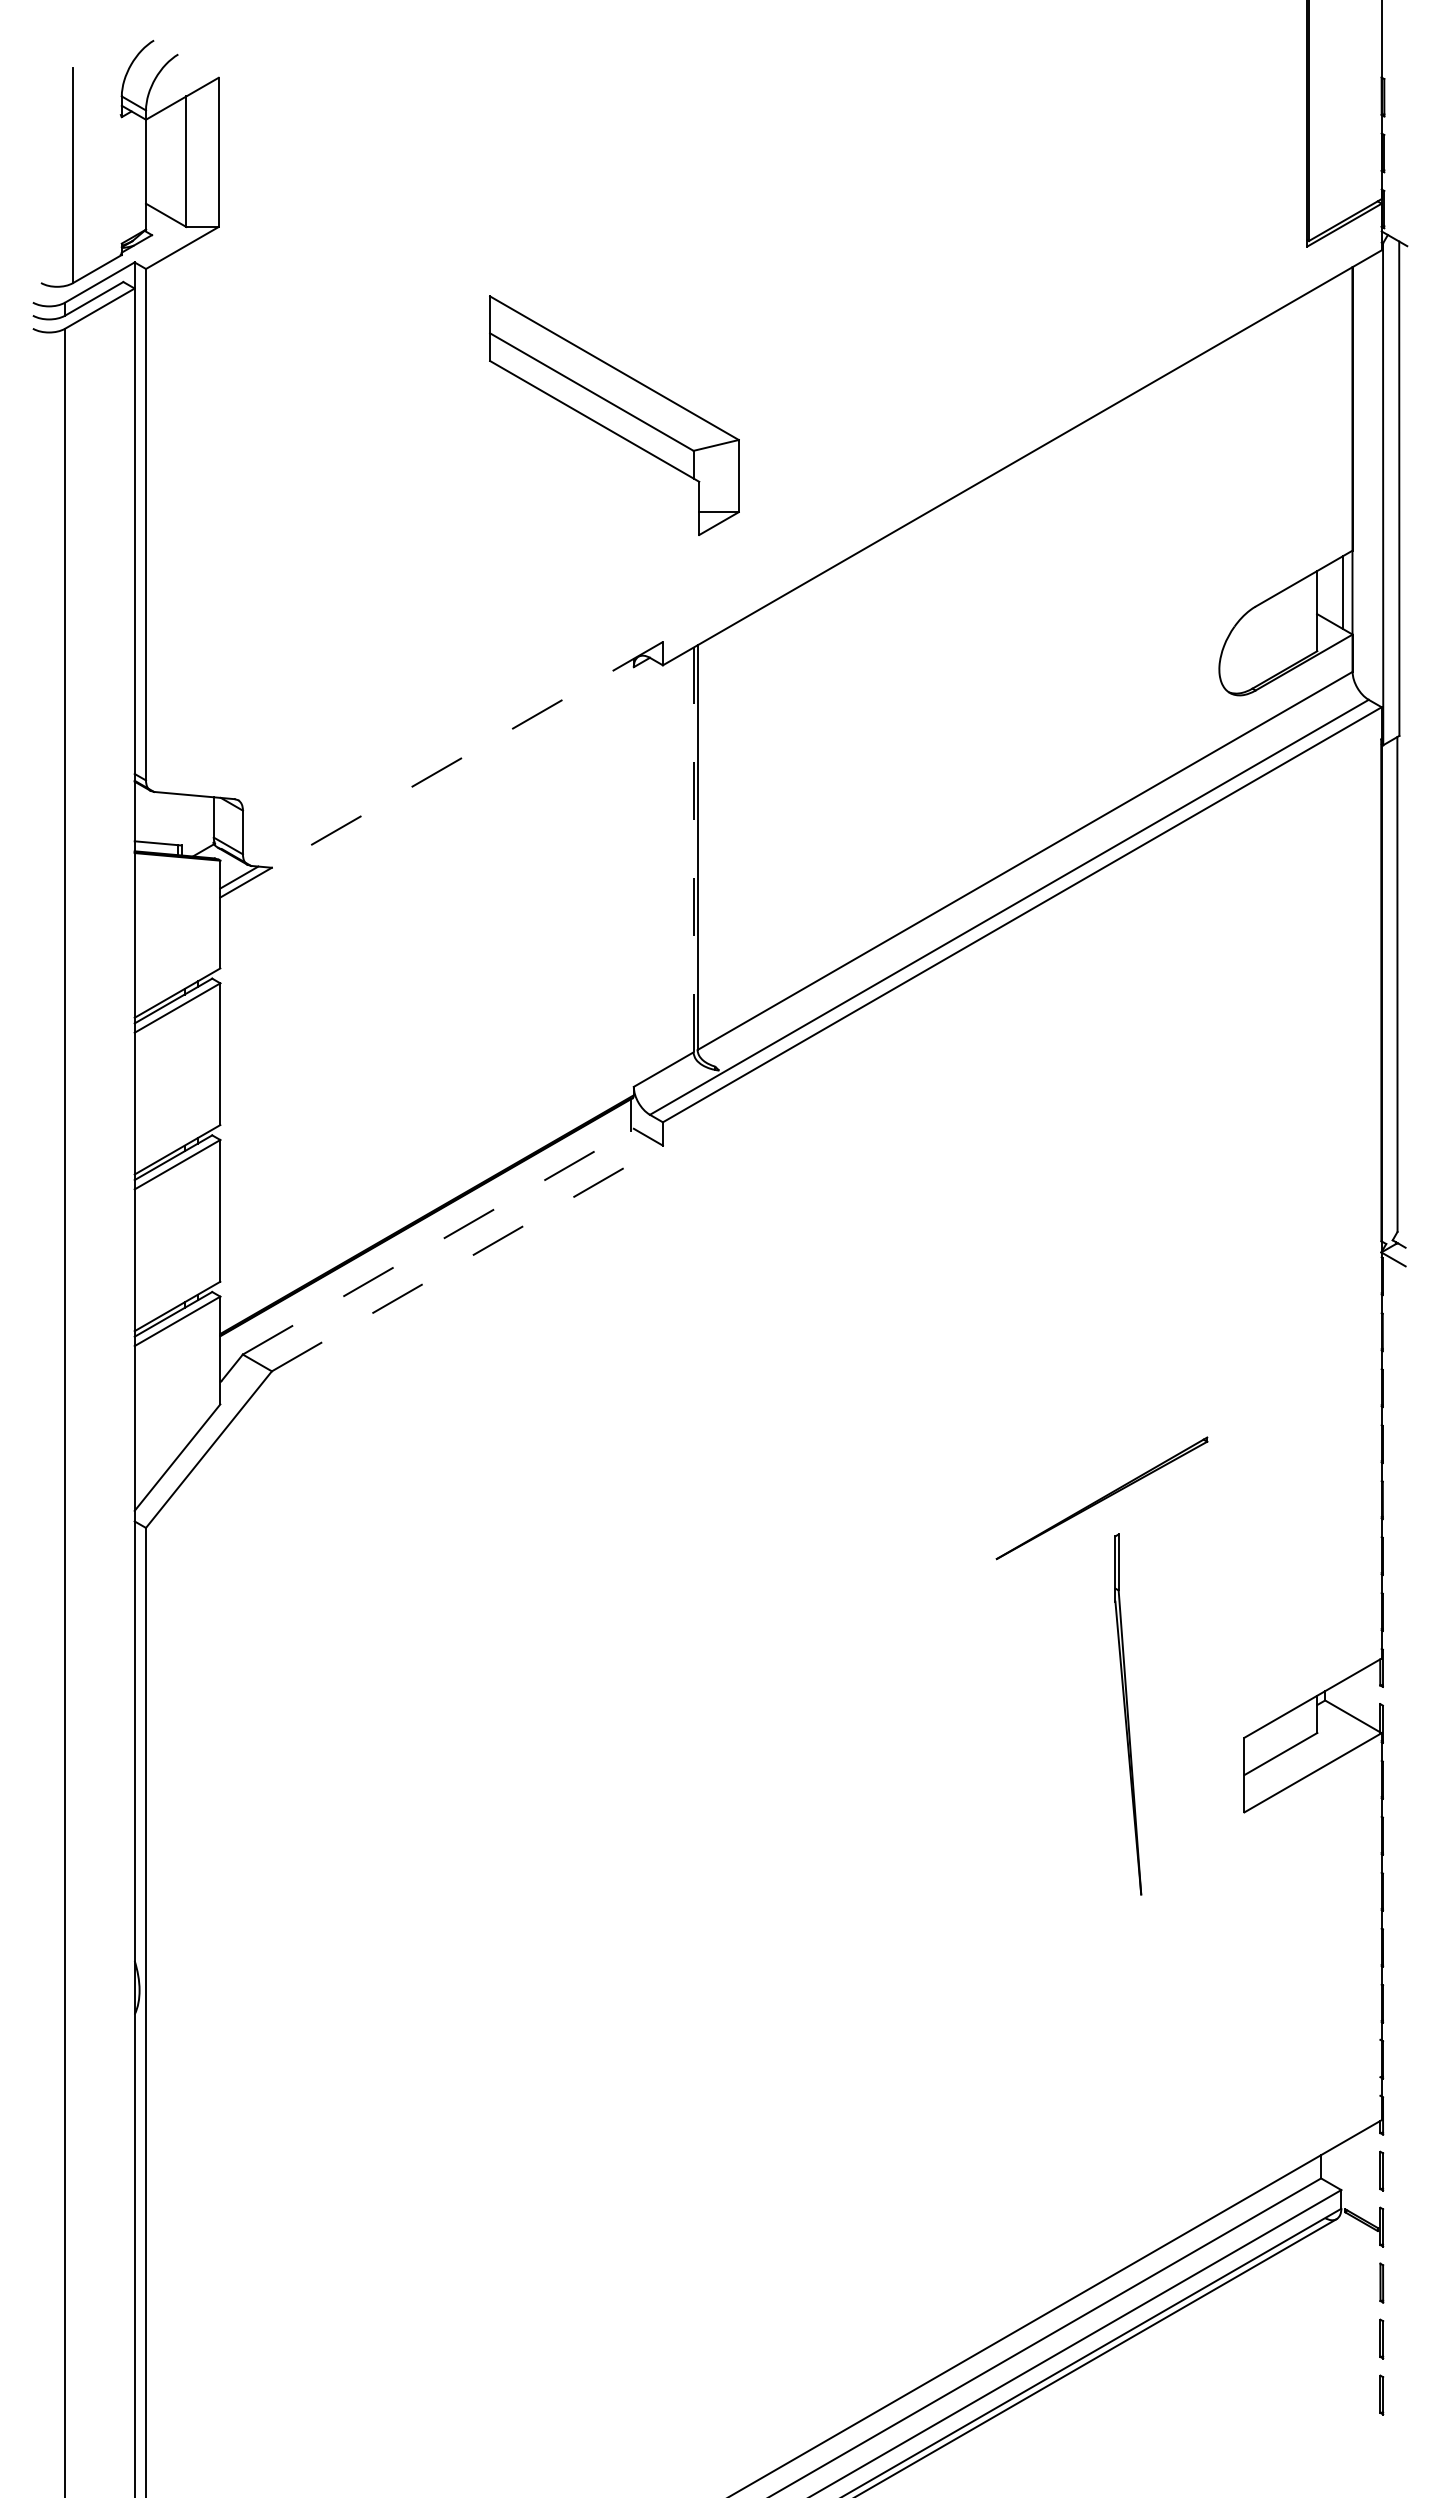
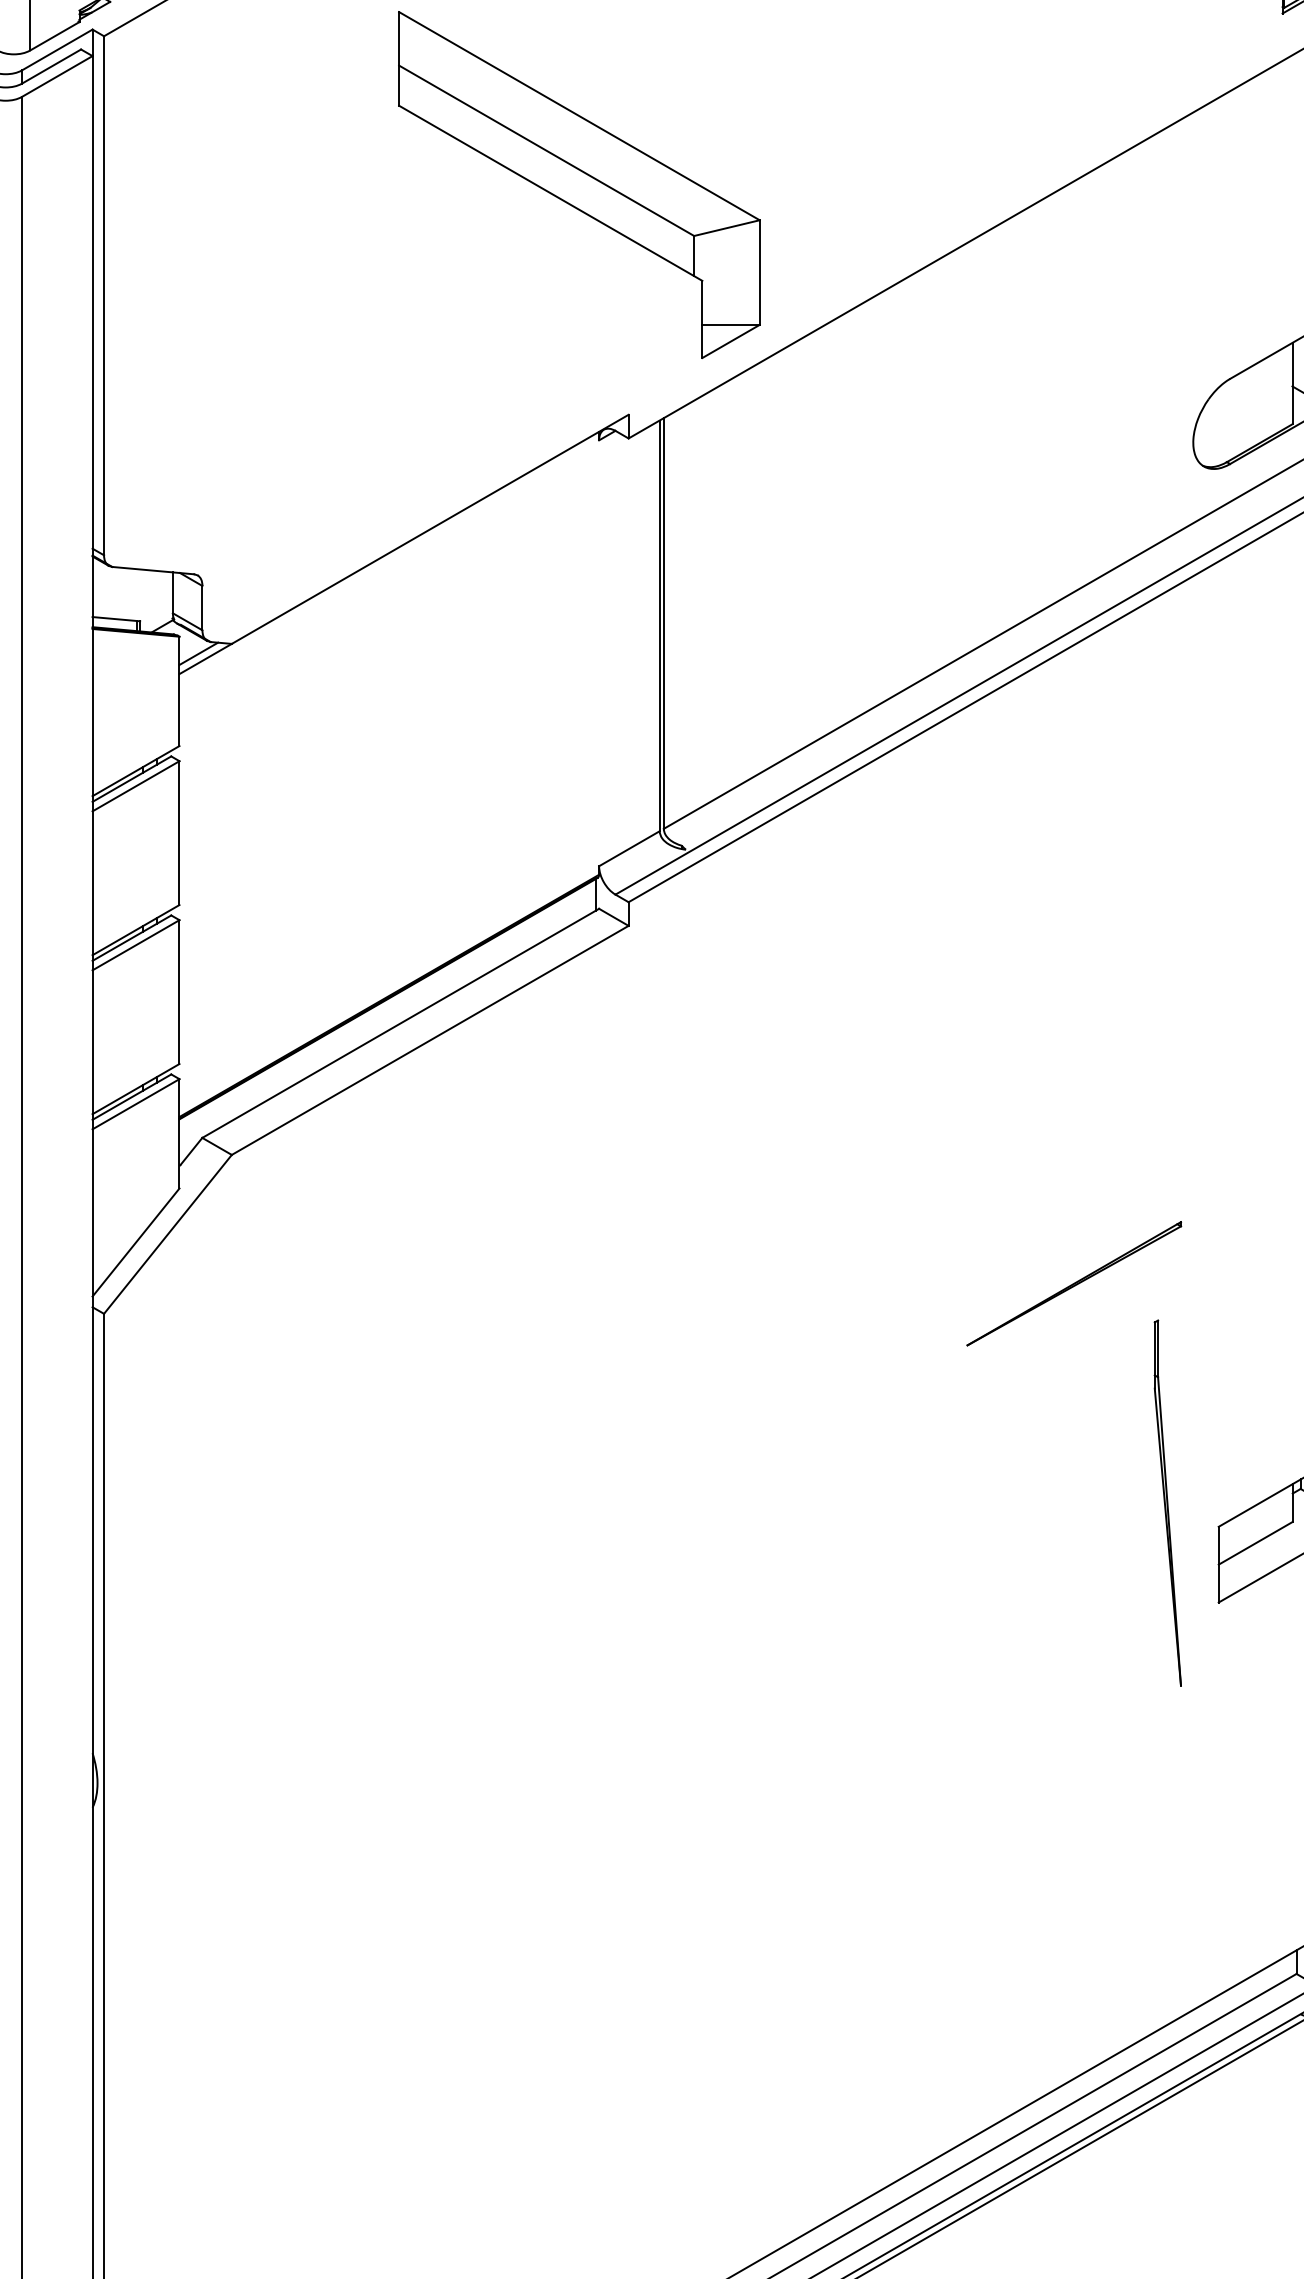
part: (614, 415) -> (579, 184), size x1.43
line: (467, 754) -> (430, 528), dashed -> solid
line: (693, 849) -> (659, 625), dashed -> solid
line: (438, 1241) -> (400, 1023), dashed -> solid
line: (467, 1258) -> (430, 1040), dashed -> solid
part: (1128, 1714) -> (1168, 1503), moved

